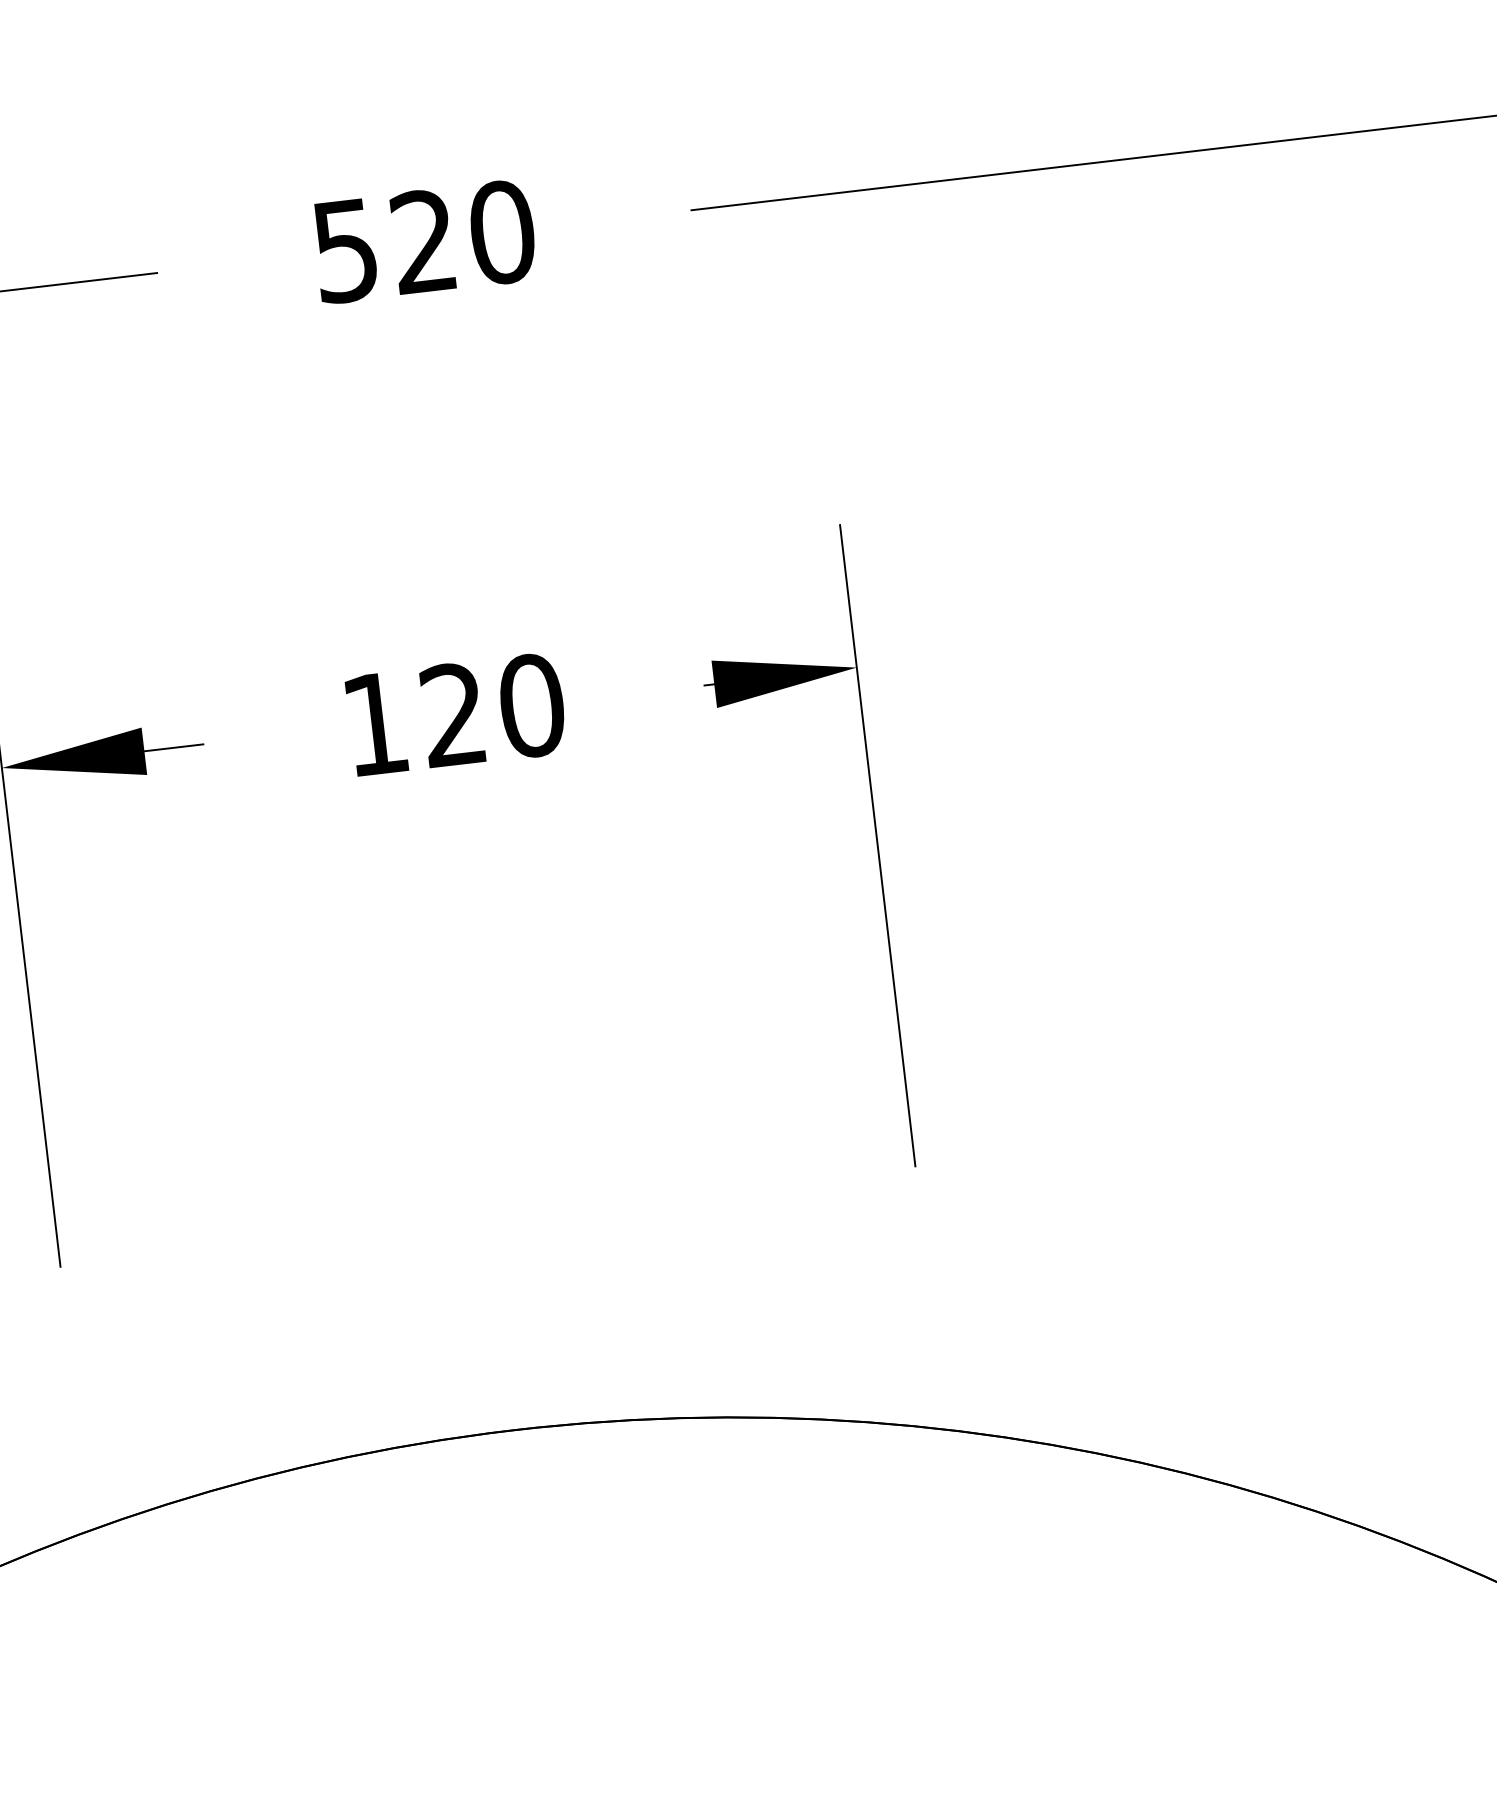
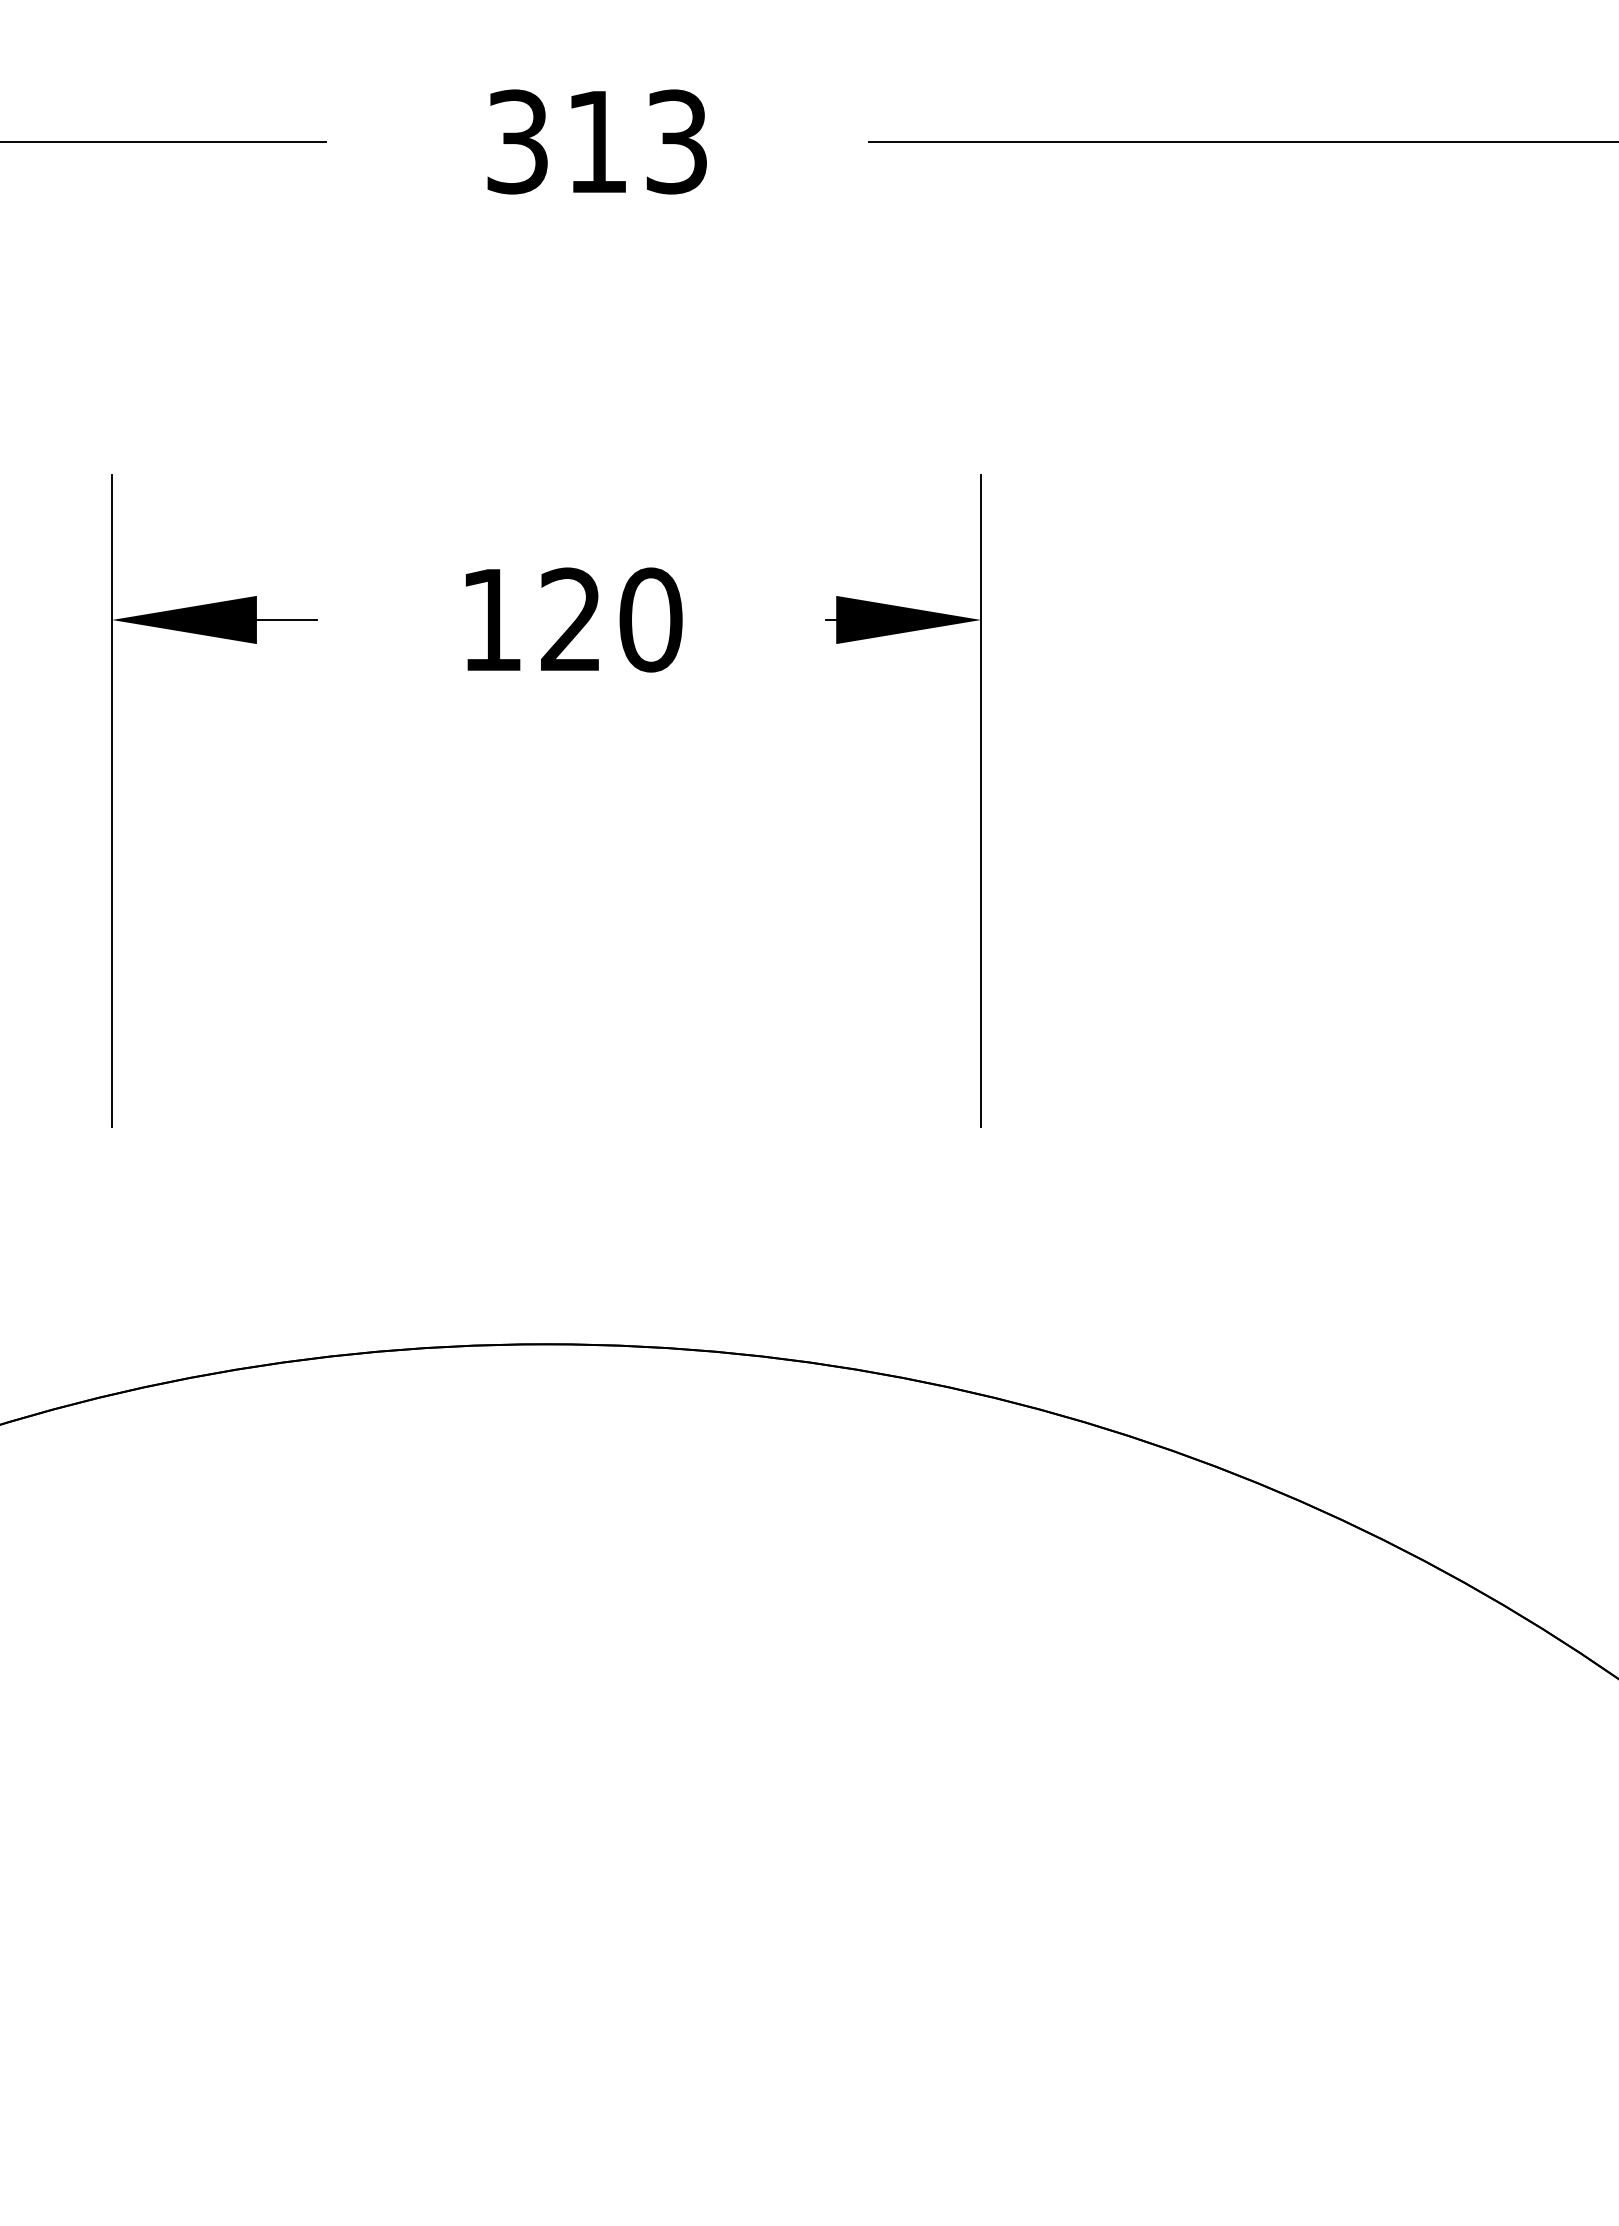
text: (424, 241) -> (597, 141), 520 -> 313

